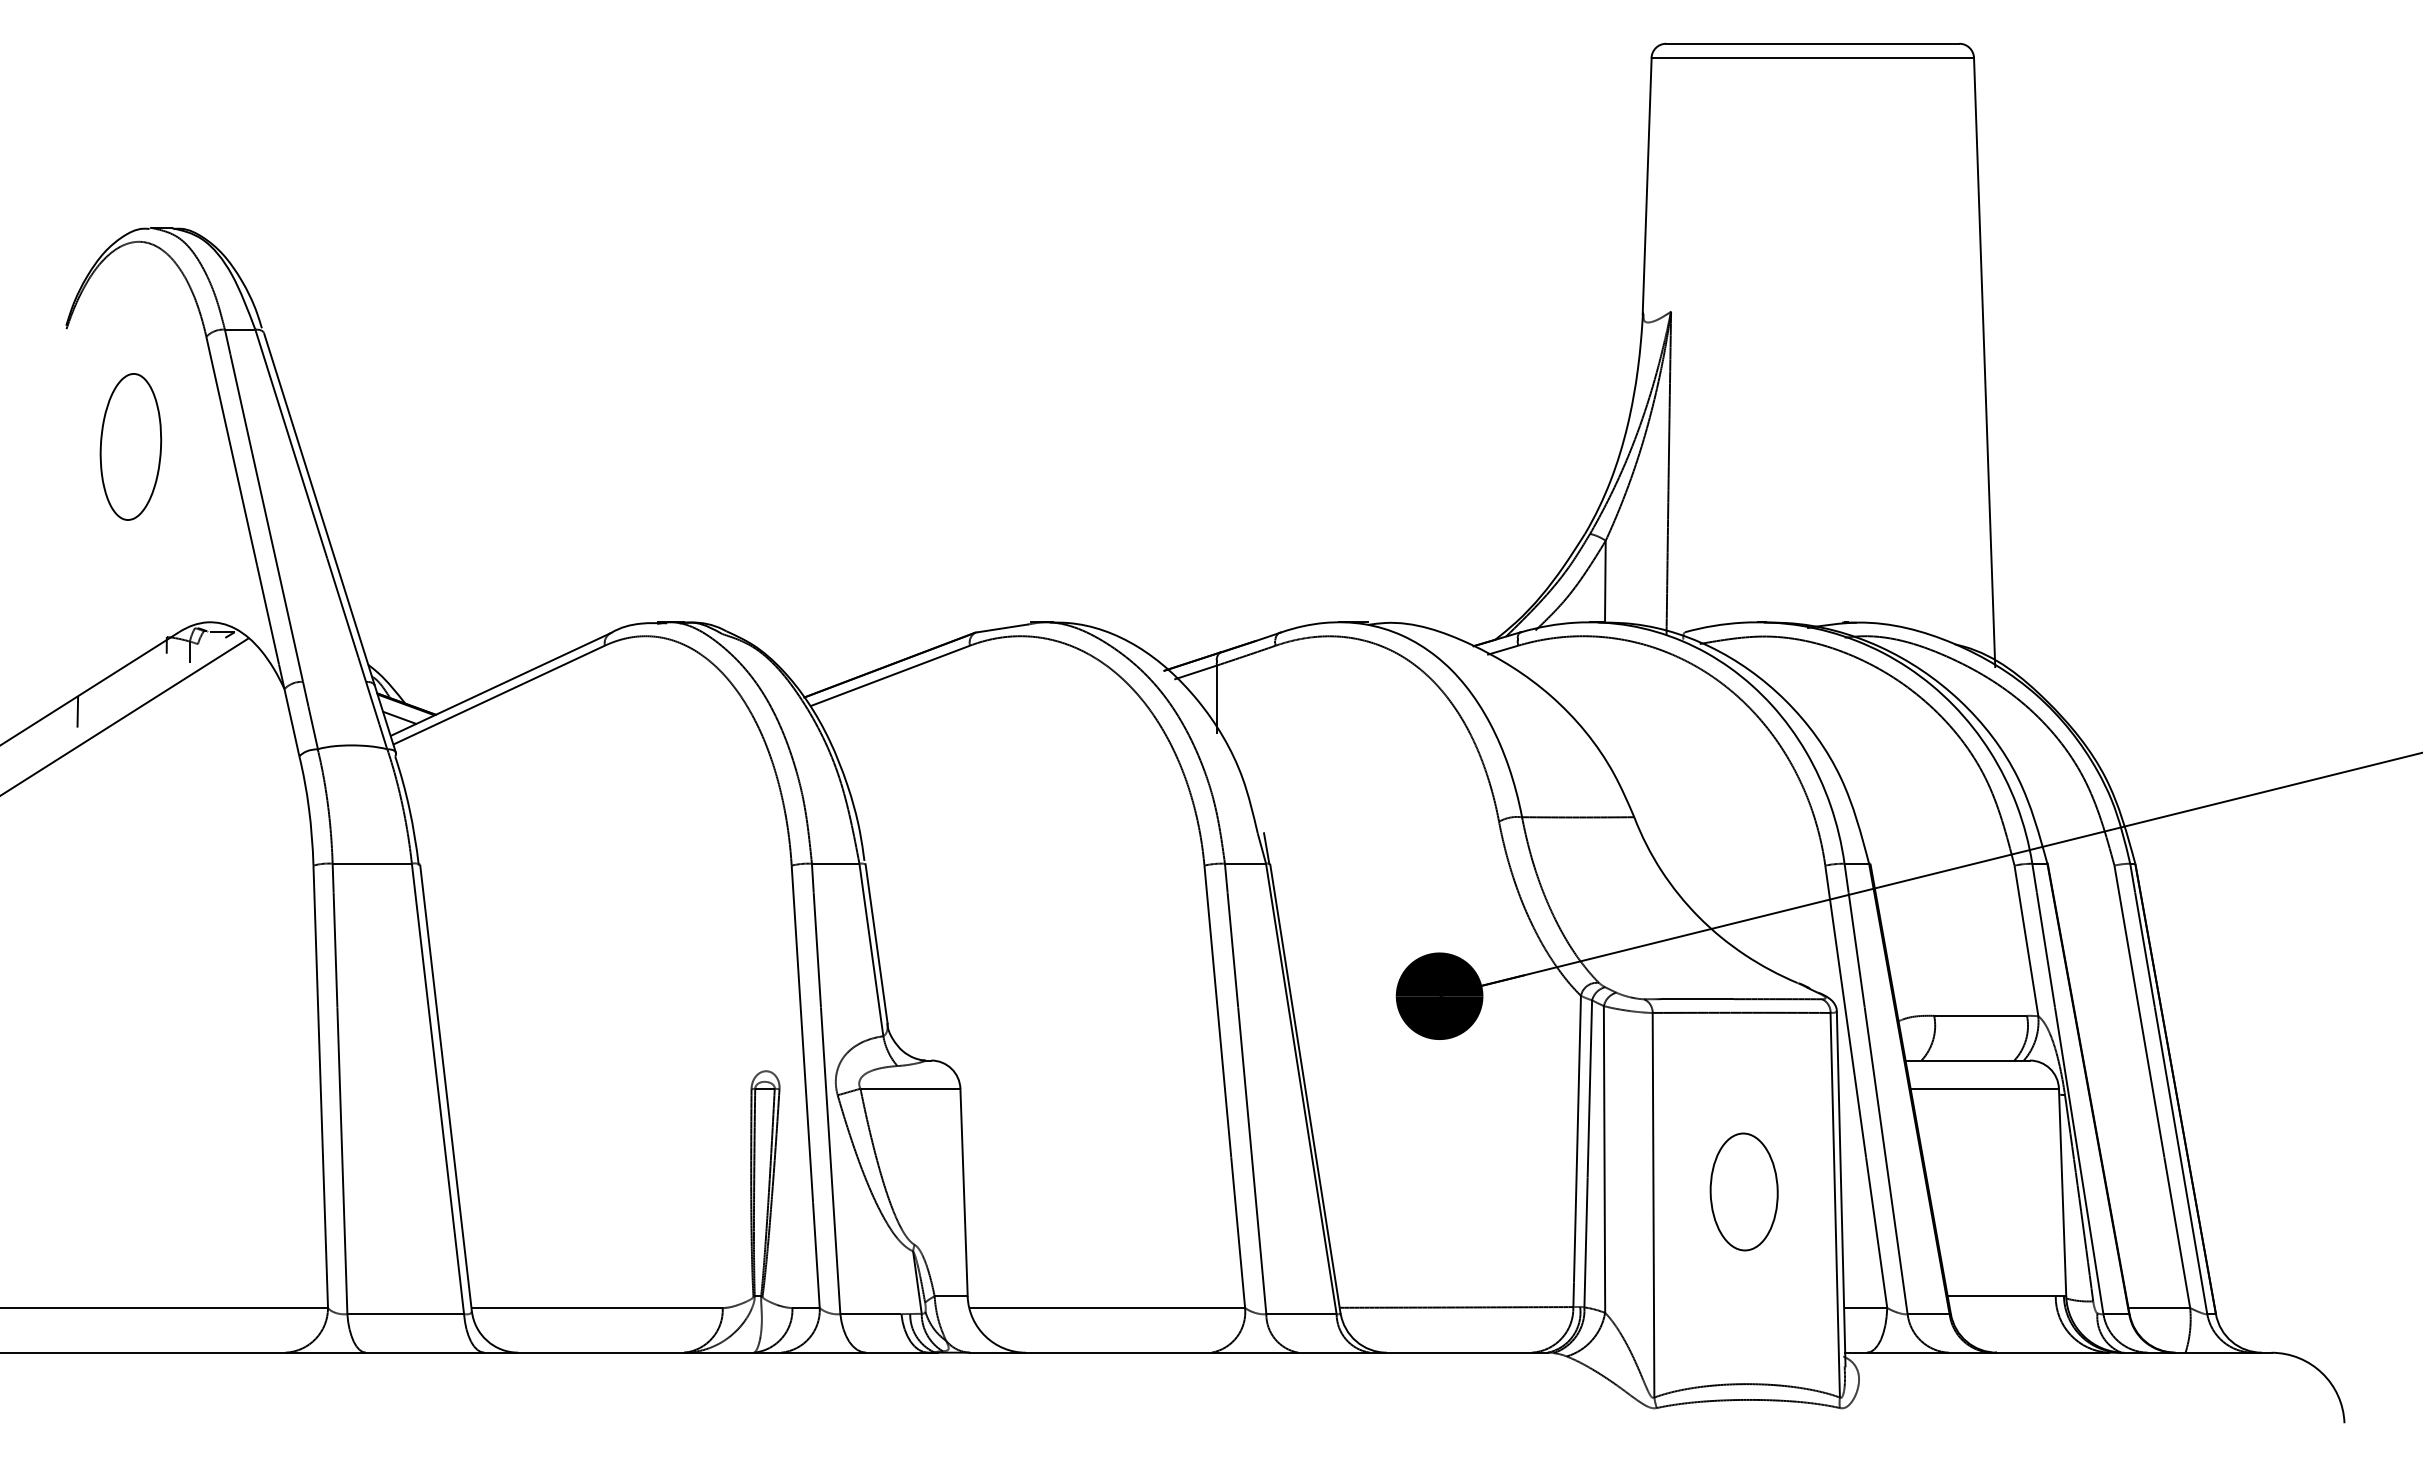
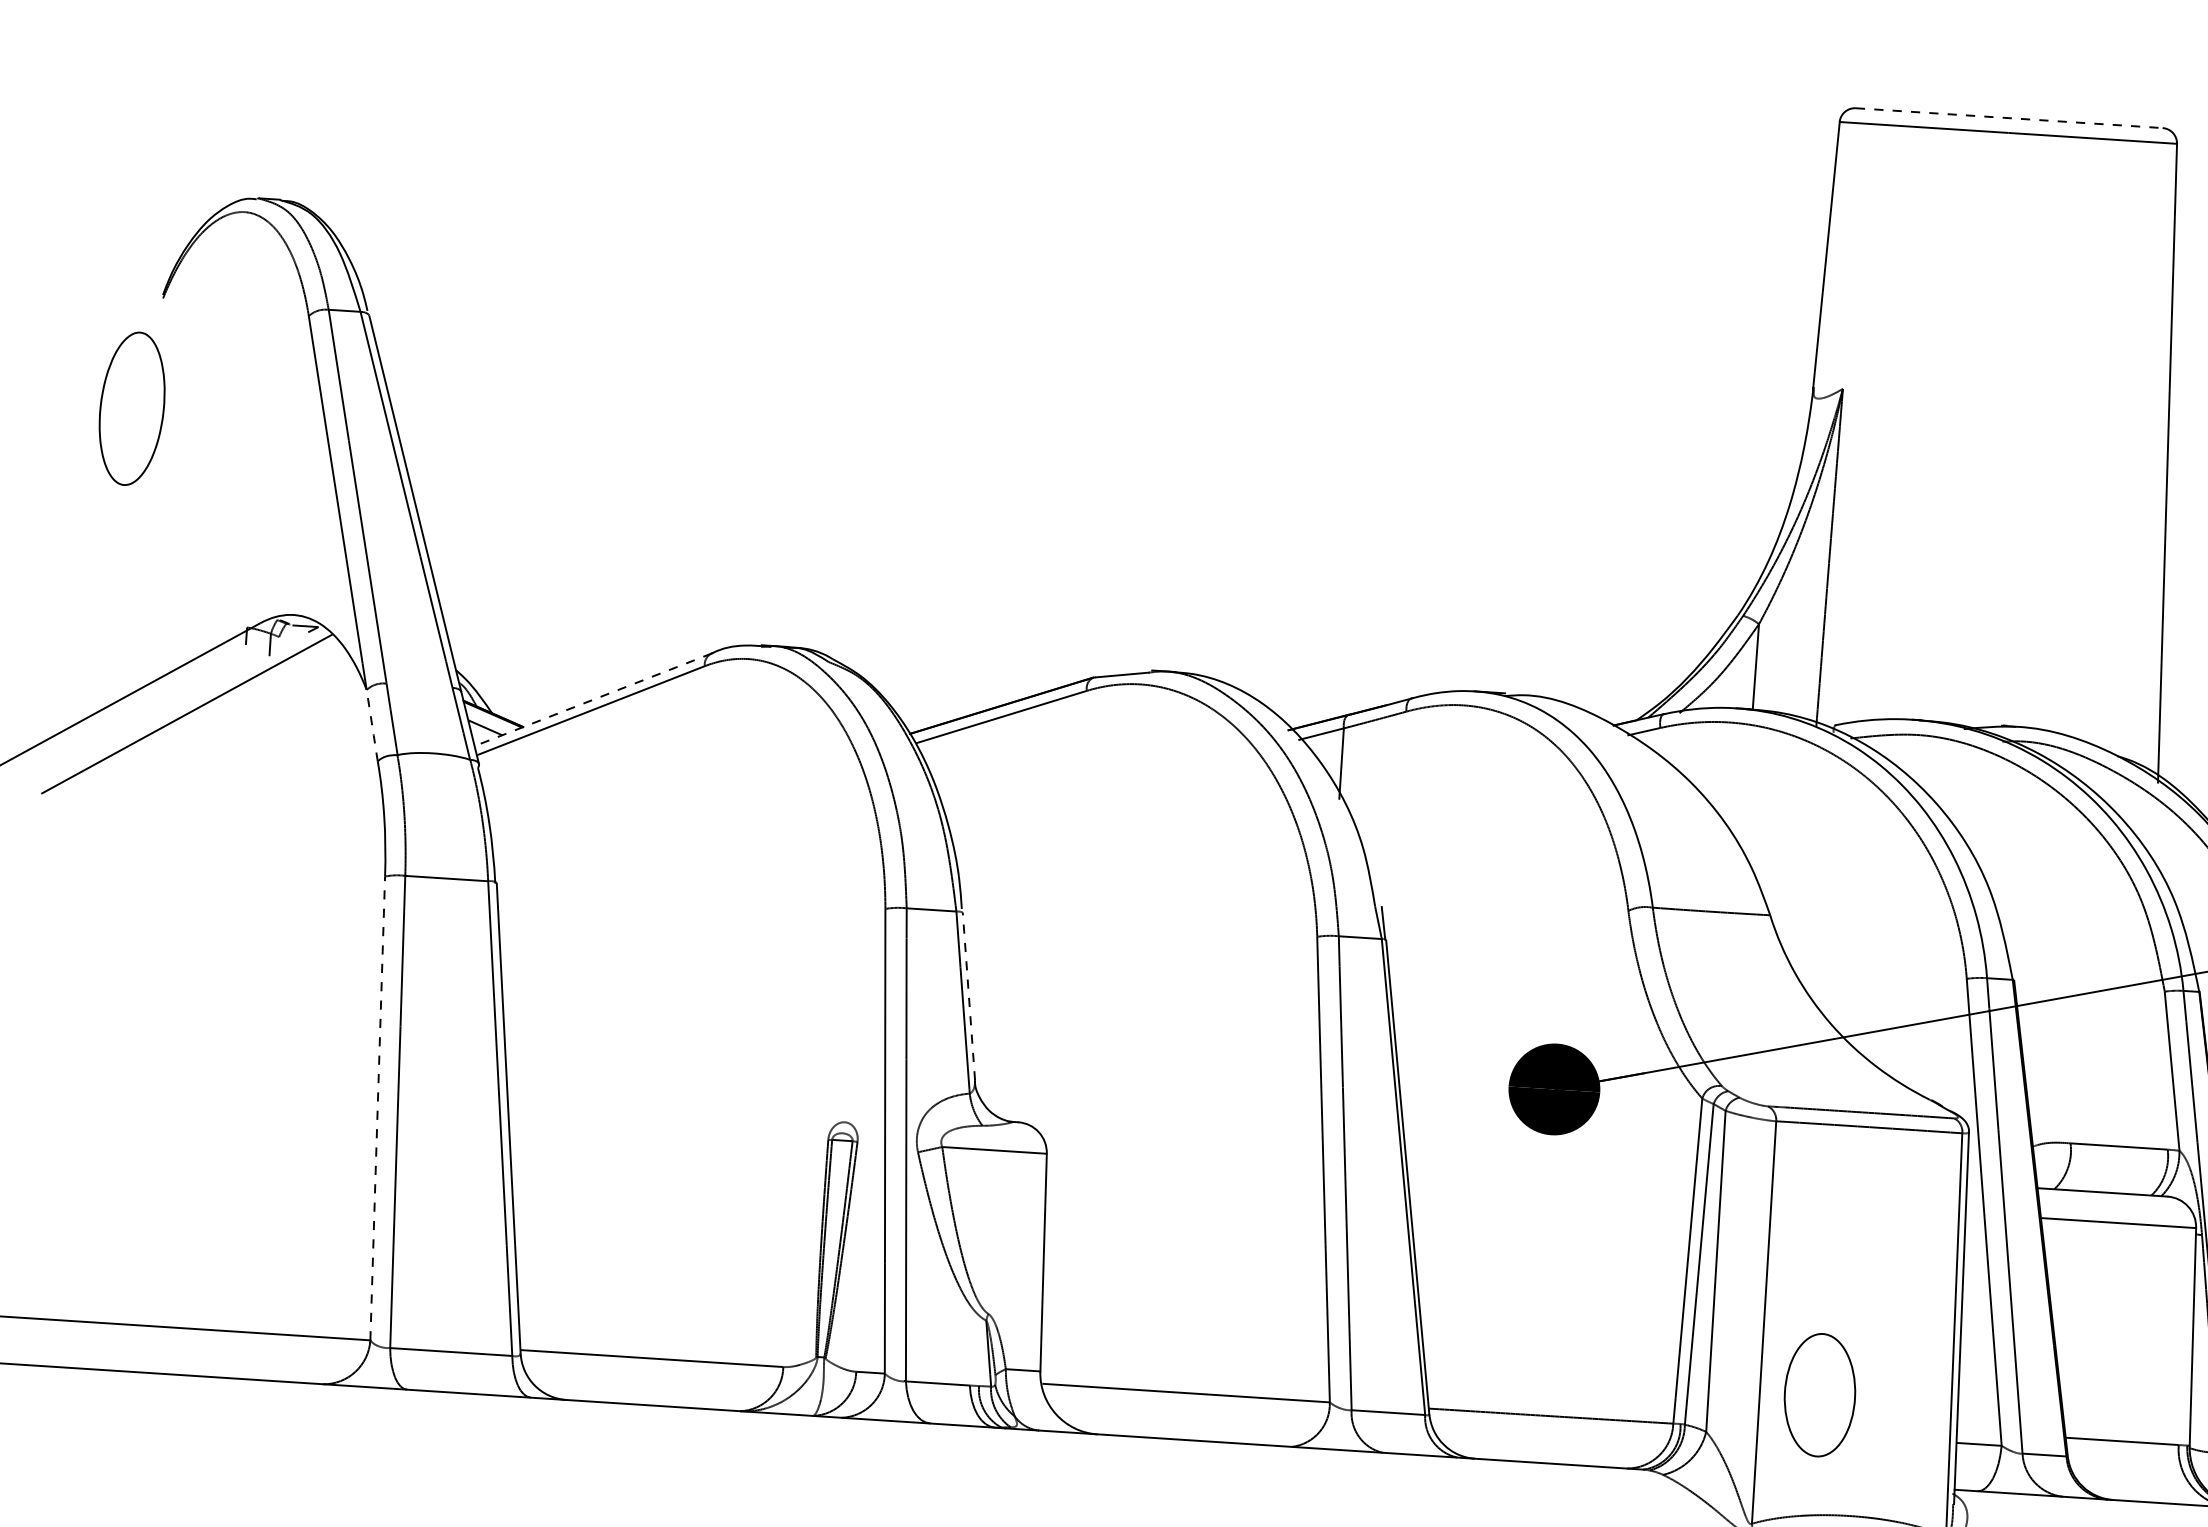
line: (1812, 43) -> (2009, 117), solid -> dashed
part: (130, 446) -> (131, 408), moved
line: (499, 684) -> (591, 699), solid -> dashed
line: (77, 711) -> (148, 699), removed
line: (292, 723) -> (372, 726), solid -> dashed
line: (876, 943) -> (968, 996), solid -> dashed
line: (320, 1086) -> (377, 1108), solid -> dashed
part: (1743, 1191) -> (1819, 1394), moved

